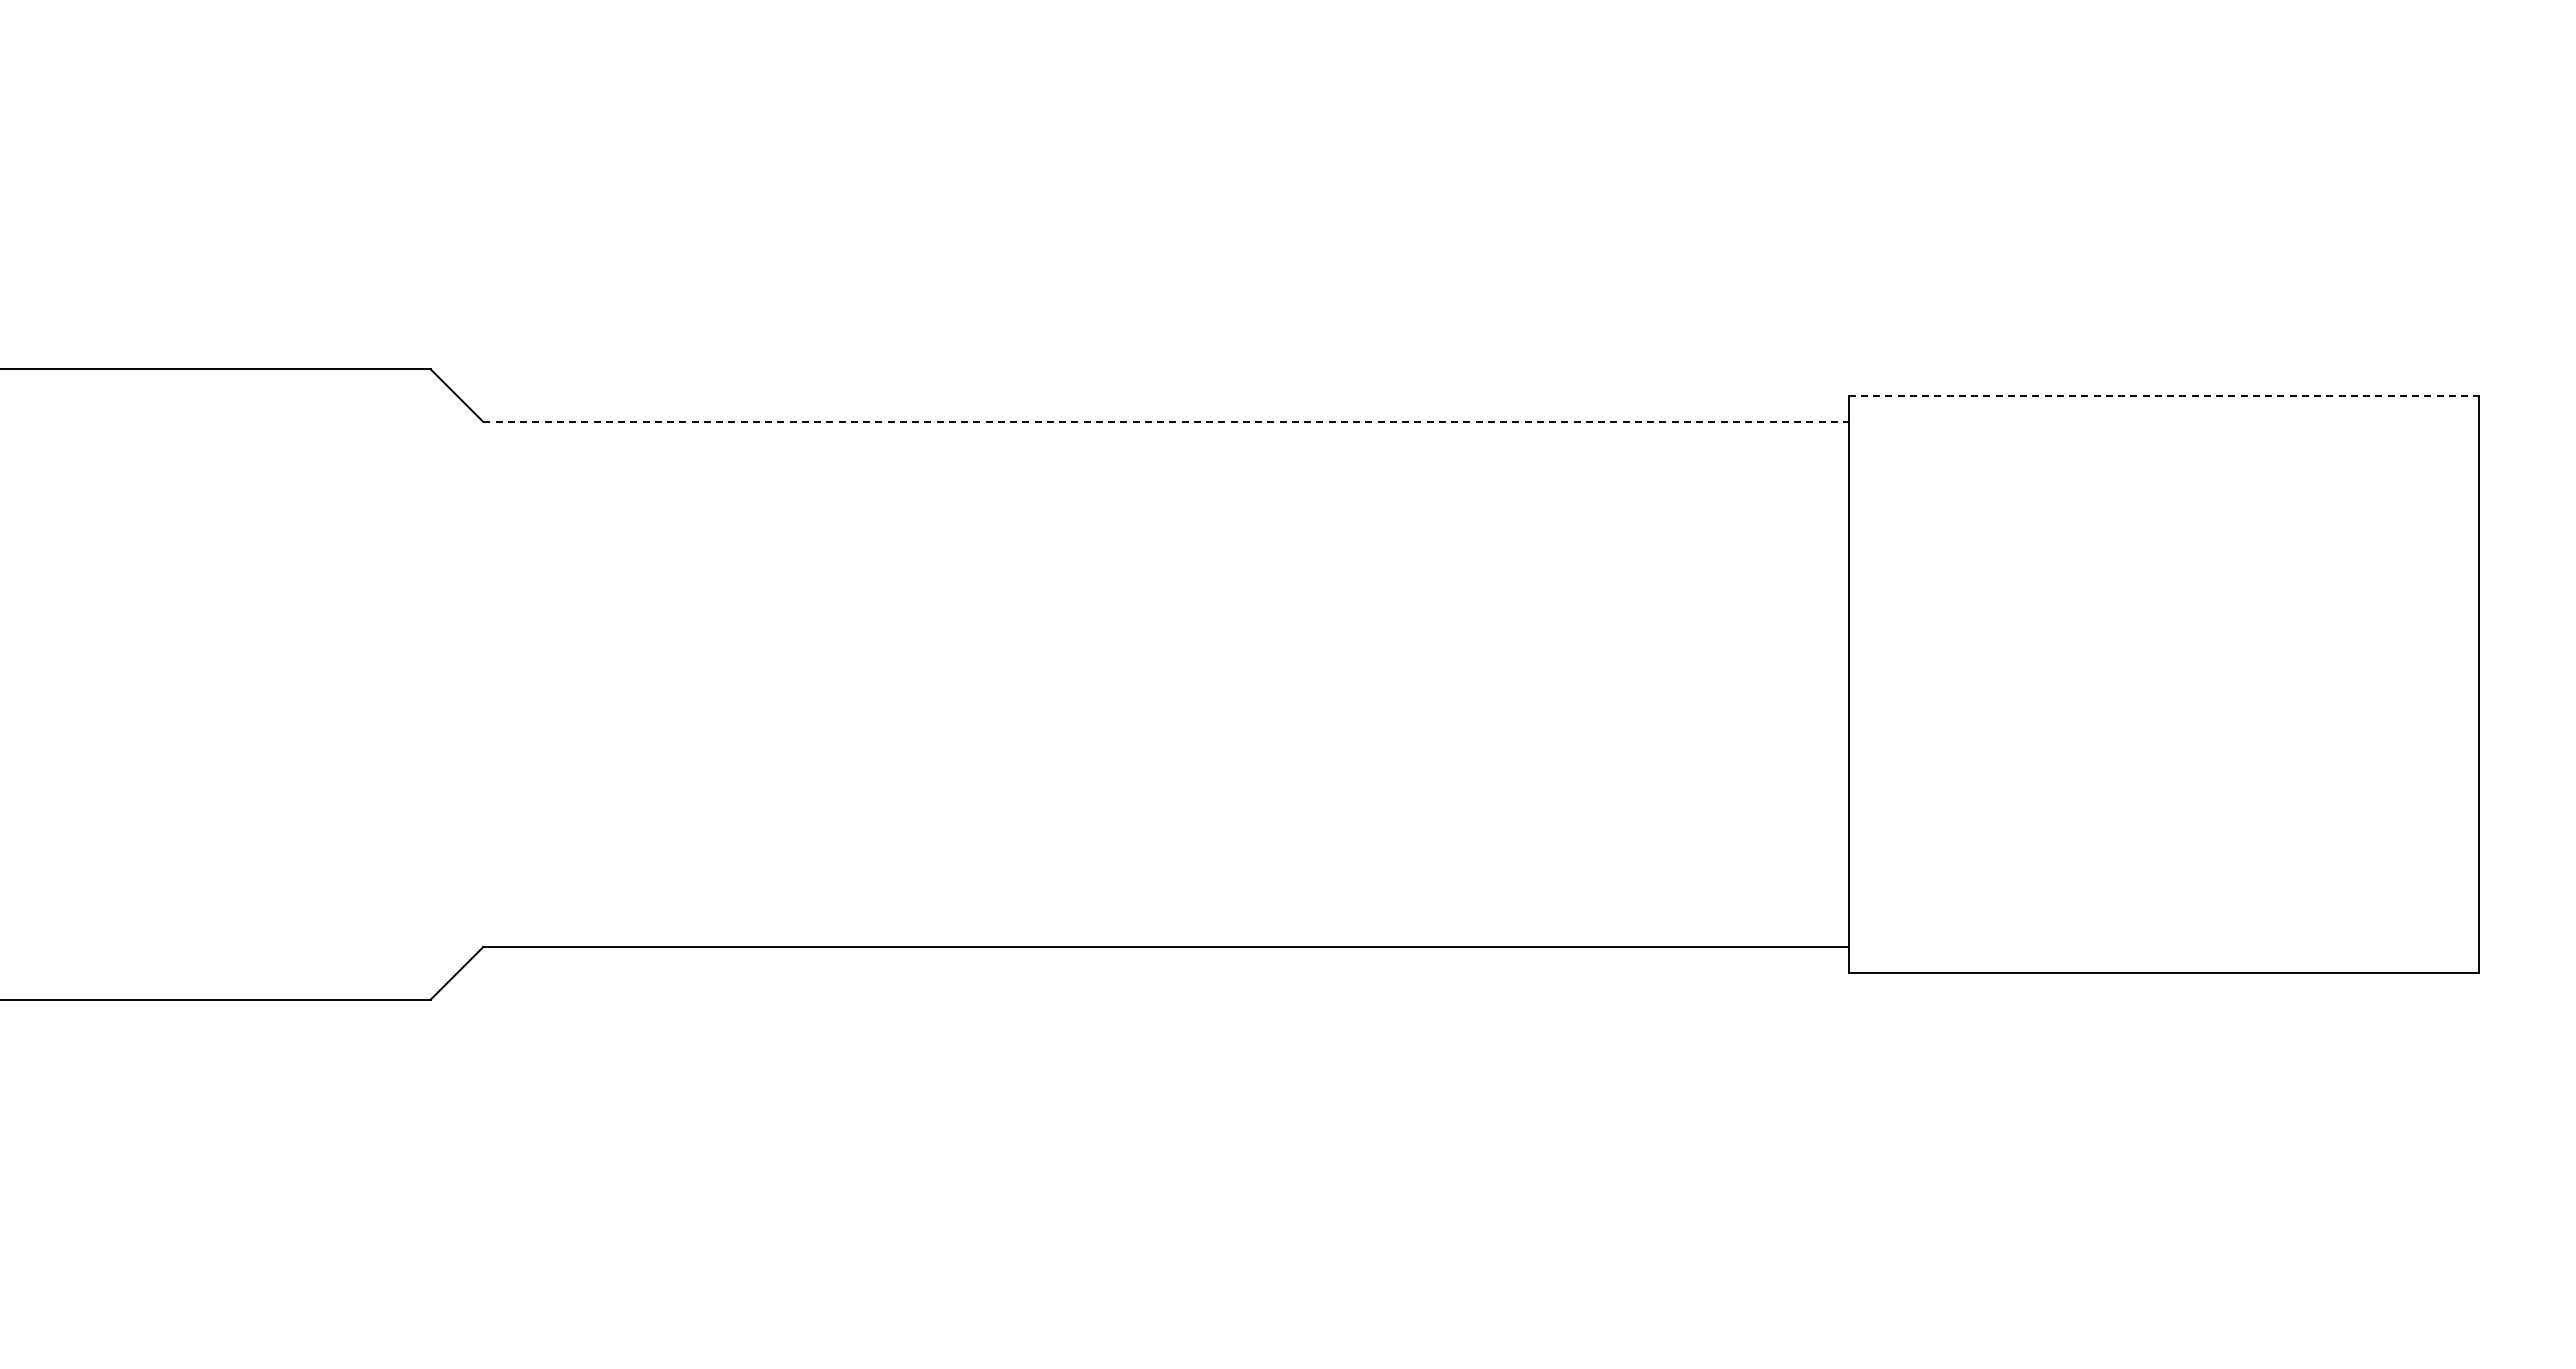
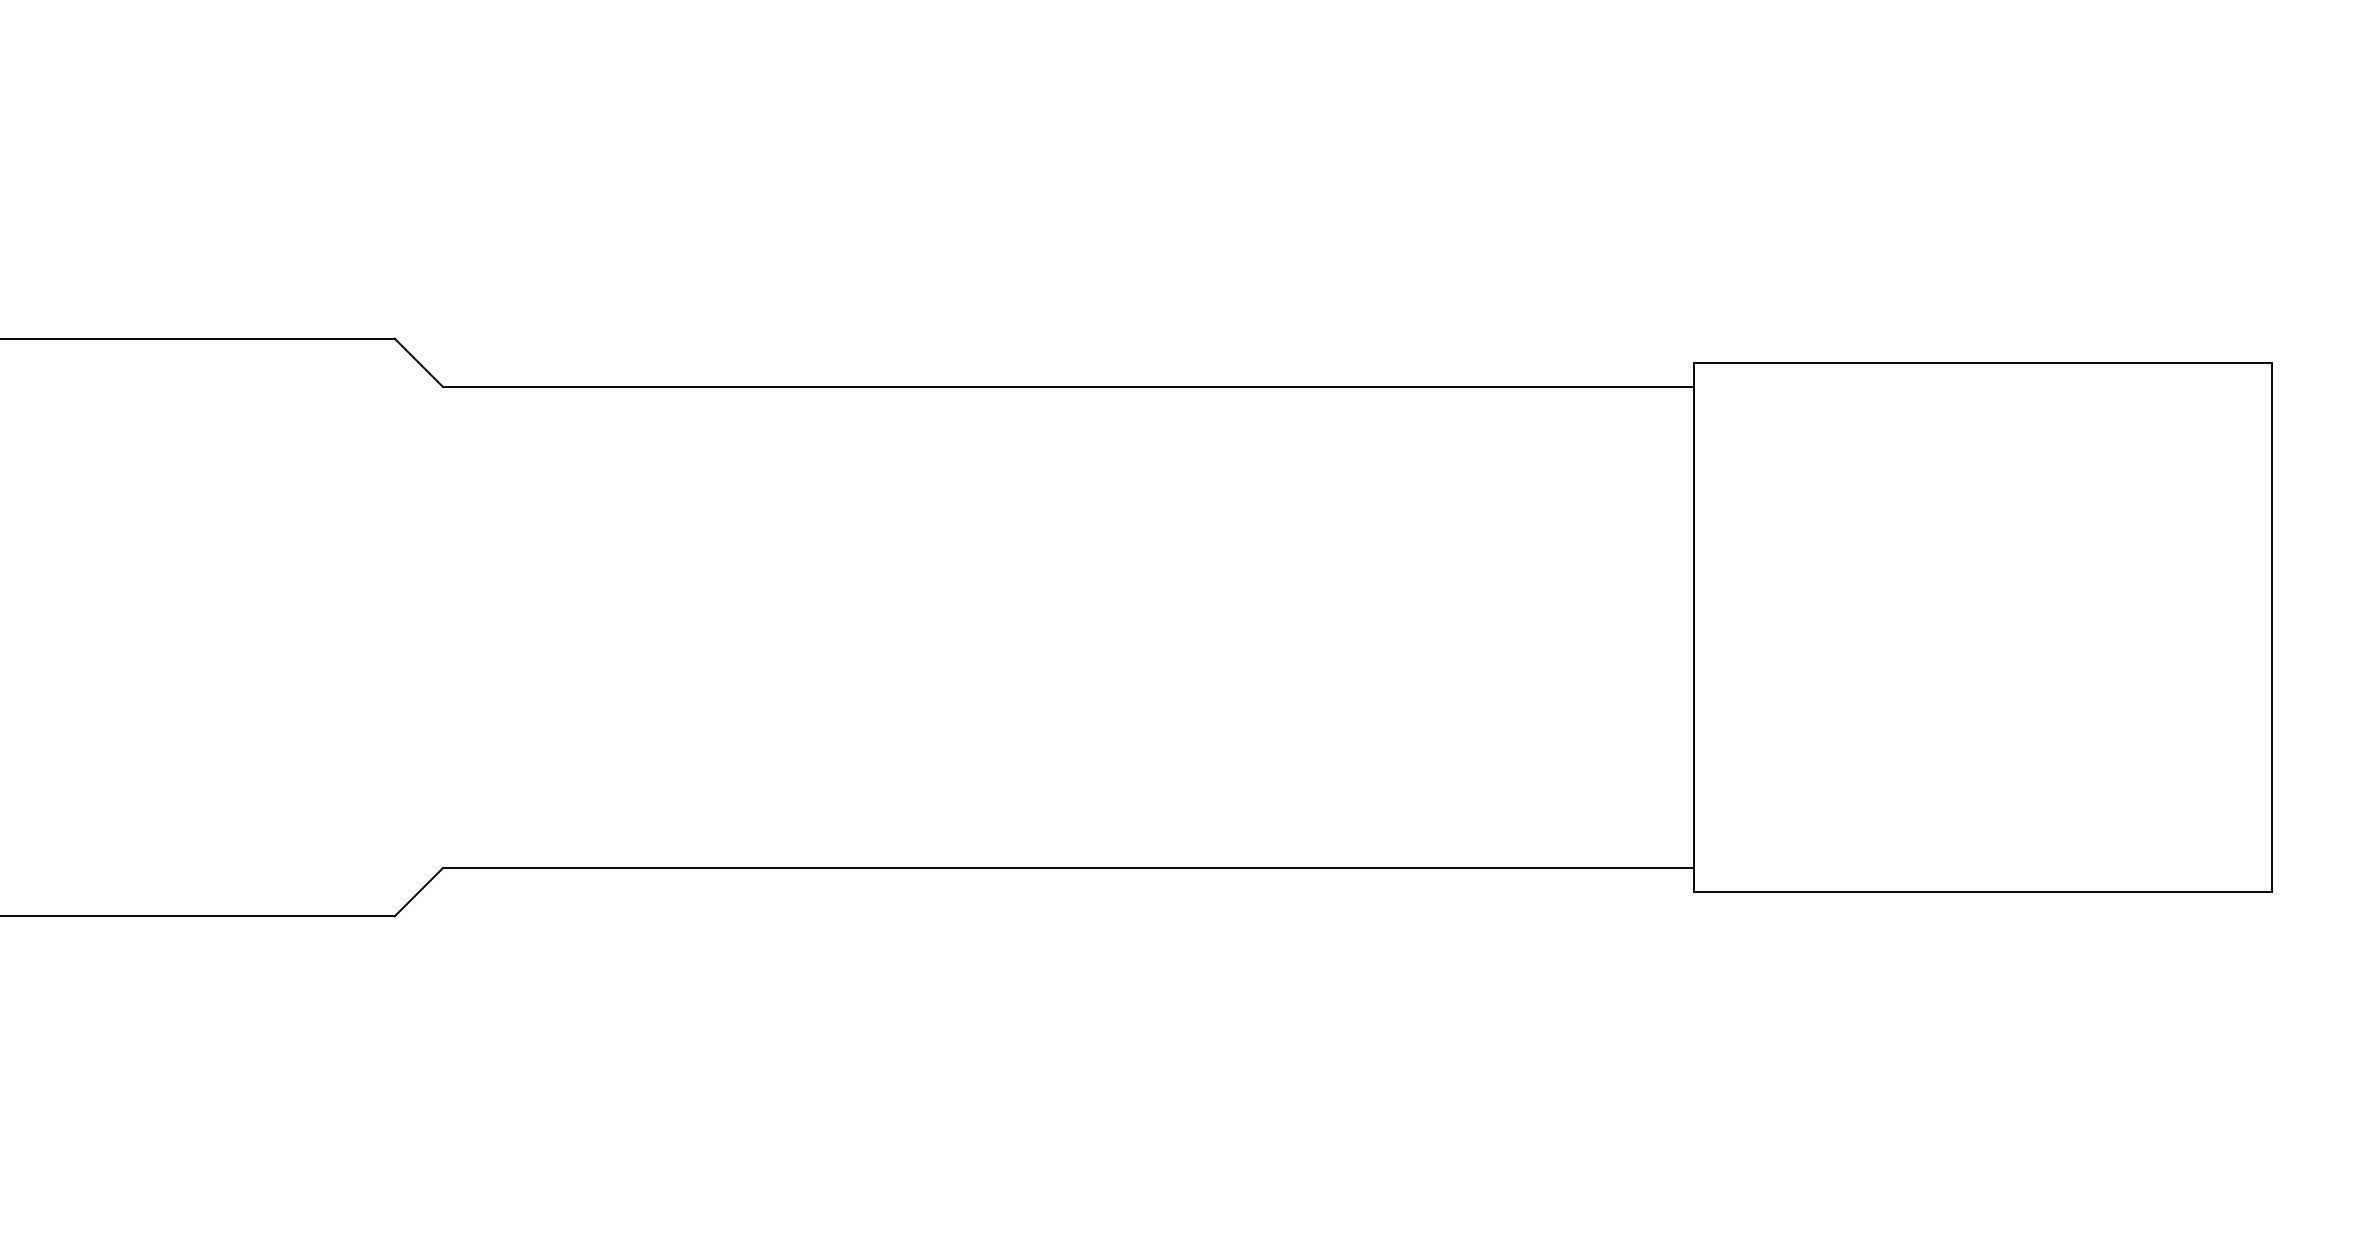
line: (2164, 395) -> (1983, 362), dashed -> solid
line: (1165, 421) -> (1068, 386), dashed -> solid

